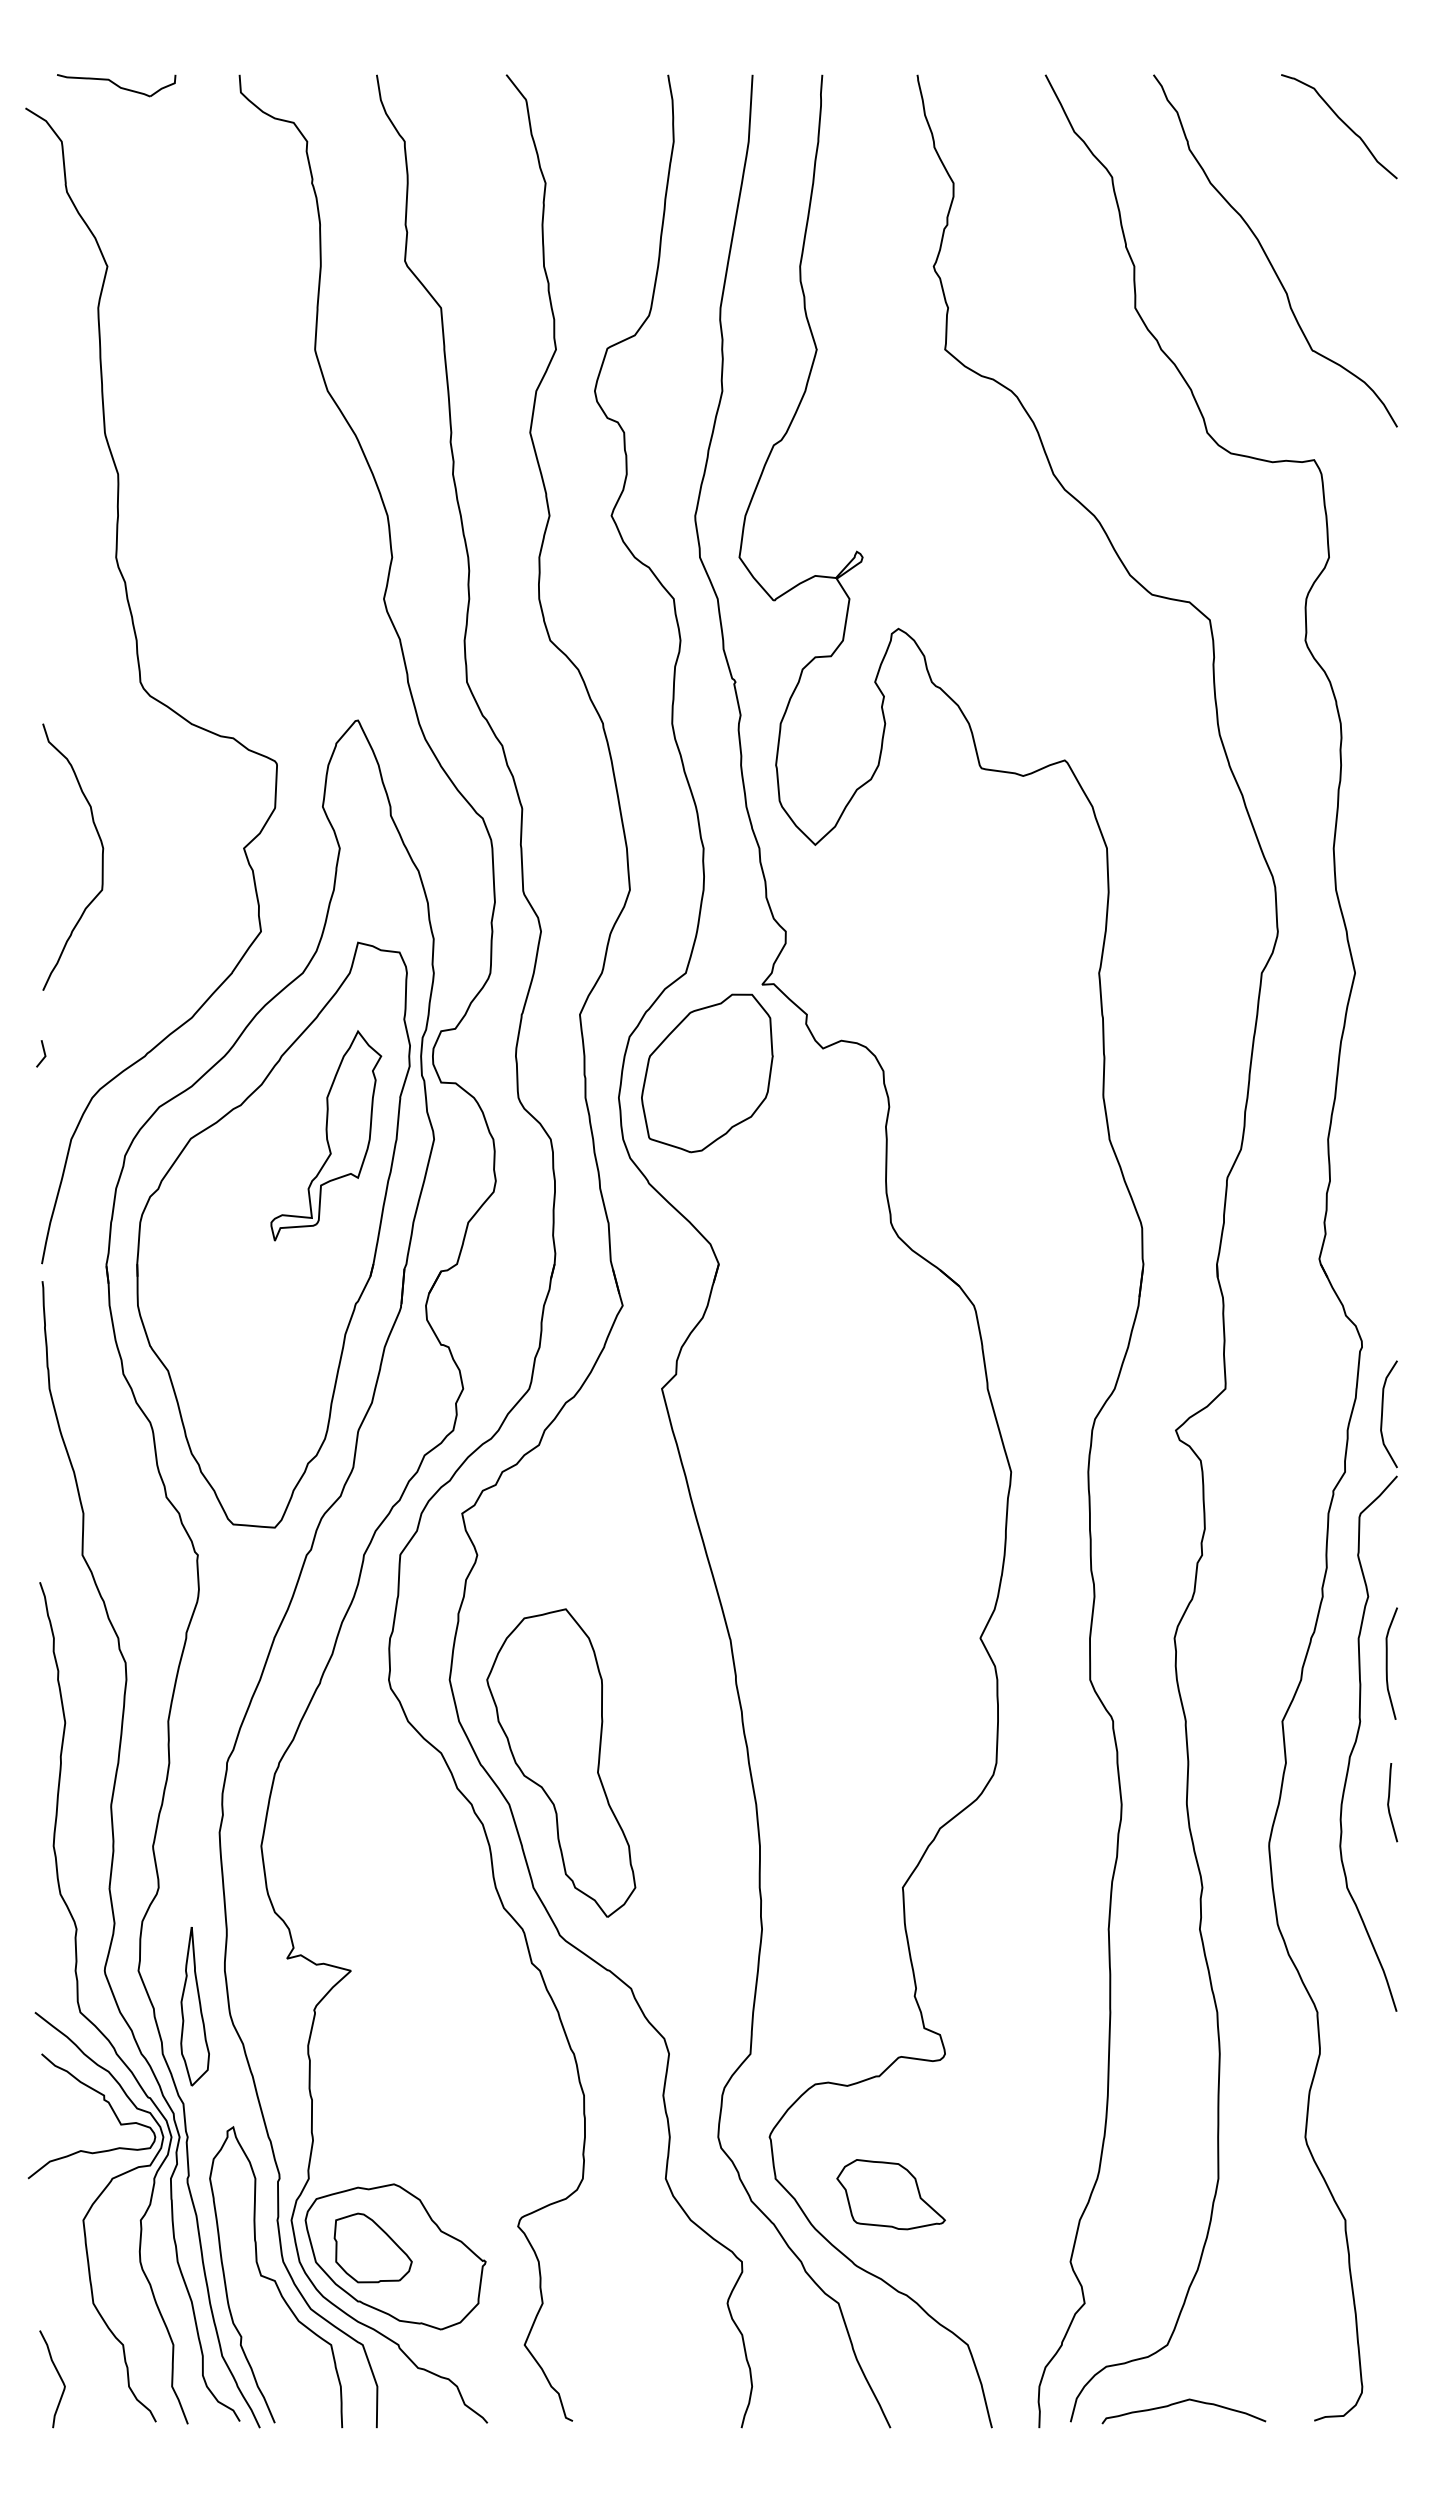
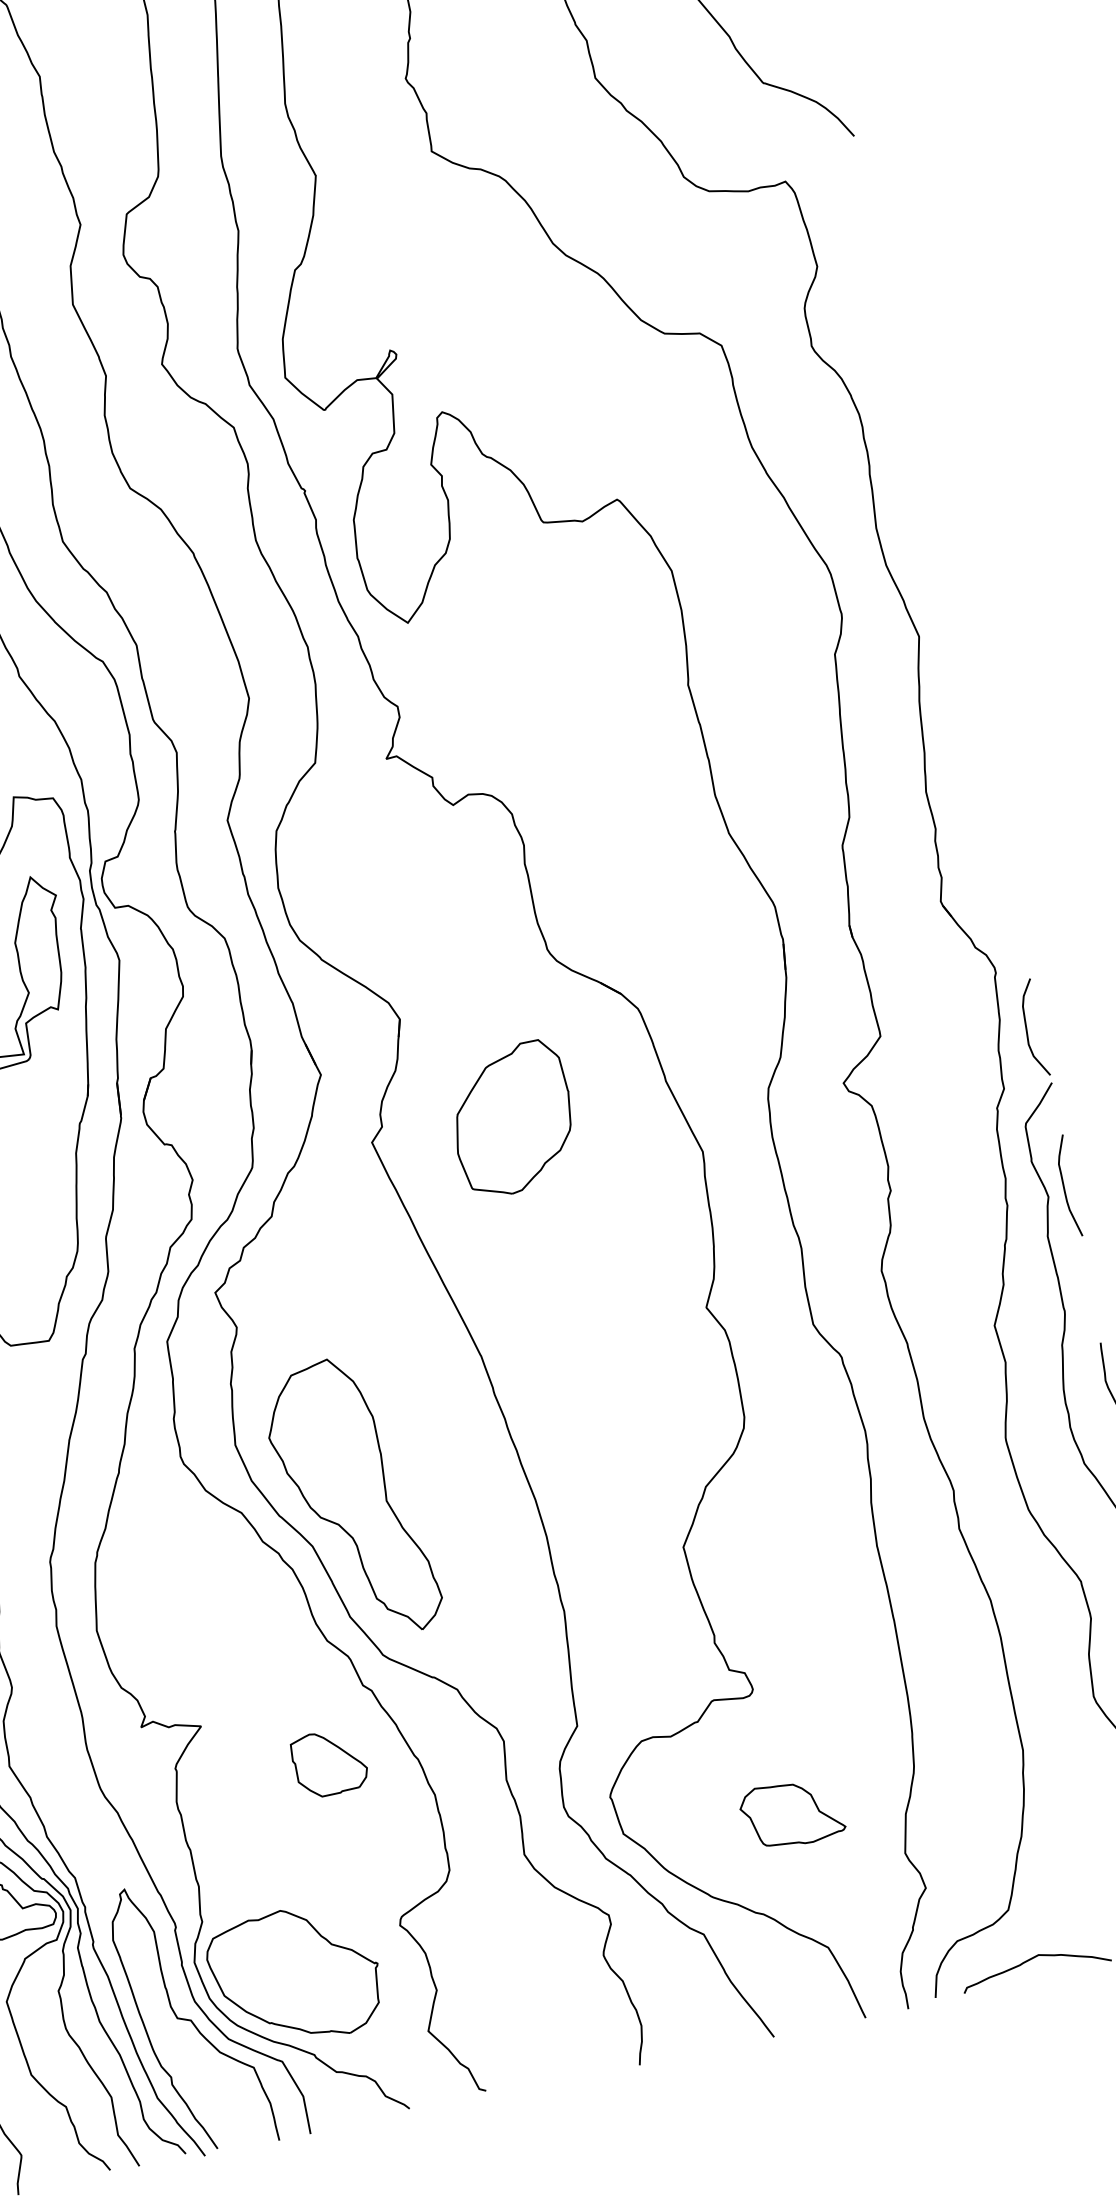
part: (707, 1073) -> (512, 1119), moved
curve: (1387, 1663) -> (1064, 1186), moved
part: (194, 2006) -> (66, 1788), removed
part: (890, 2194) -> (791, 1813), moved
part: (372, 2247) -> (328, 1762), moved

